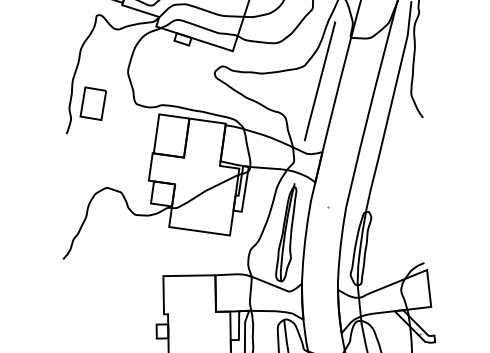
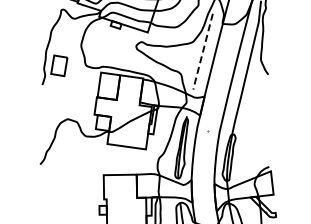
line: (319, 82) -> (202, 52), solid -> dashed

